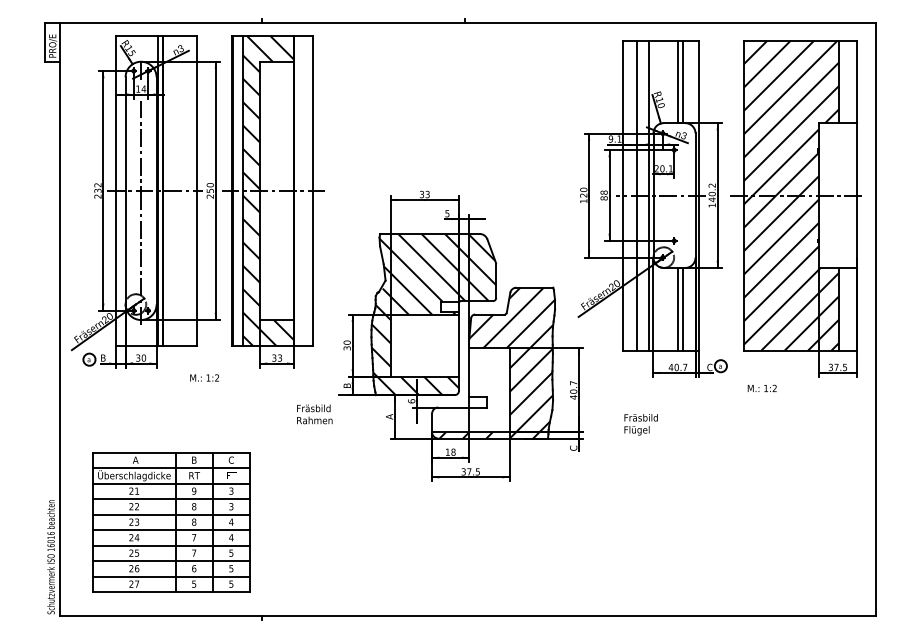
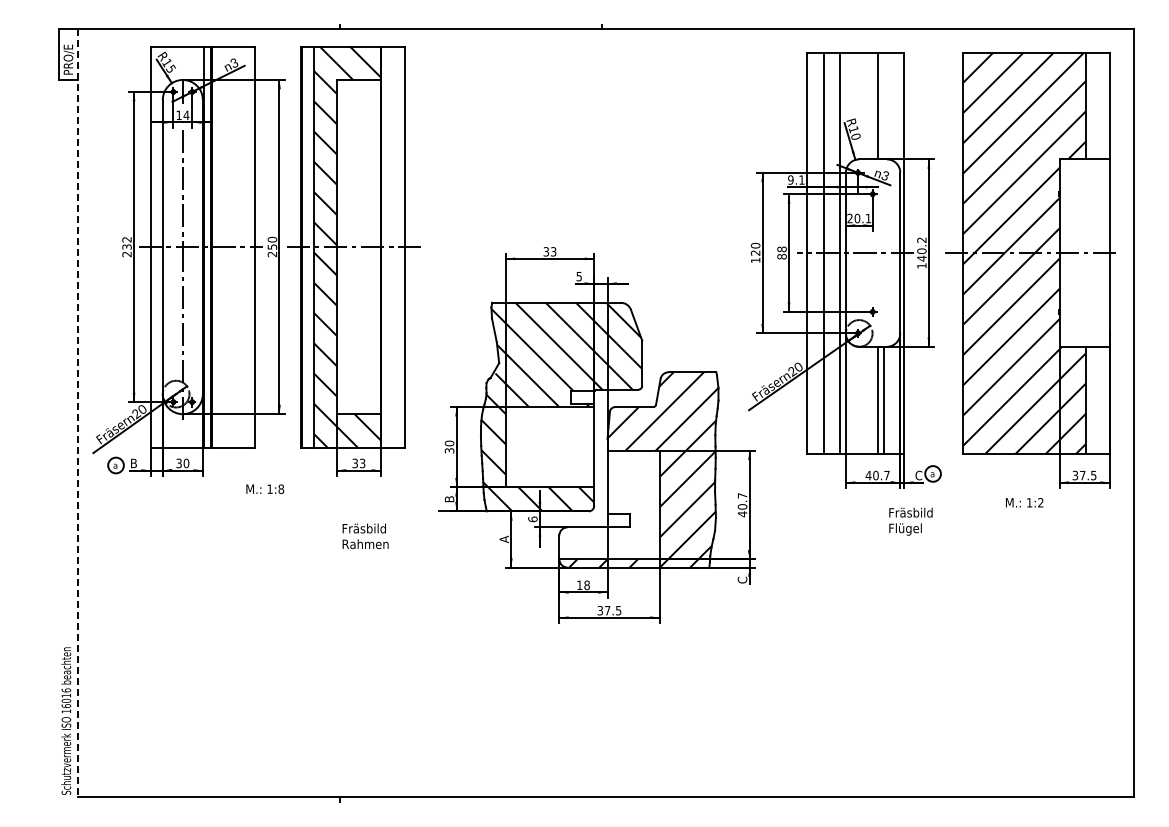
line: (683, 81) -> (884, 105), removed
line: (59, 318) -> (77, 412), solid -> dashed
text: (217, 377) -> (281, 488), 1:2 -> 1:8
text: (762, 388) -> (1024, 502), moved
text: (314, 413) -> (365, 535), moved
text: (640, 424) -> (910, 521), moved
part: (171, 522) -> (222, 676), removed

